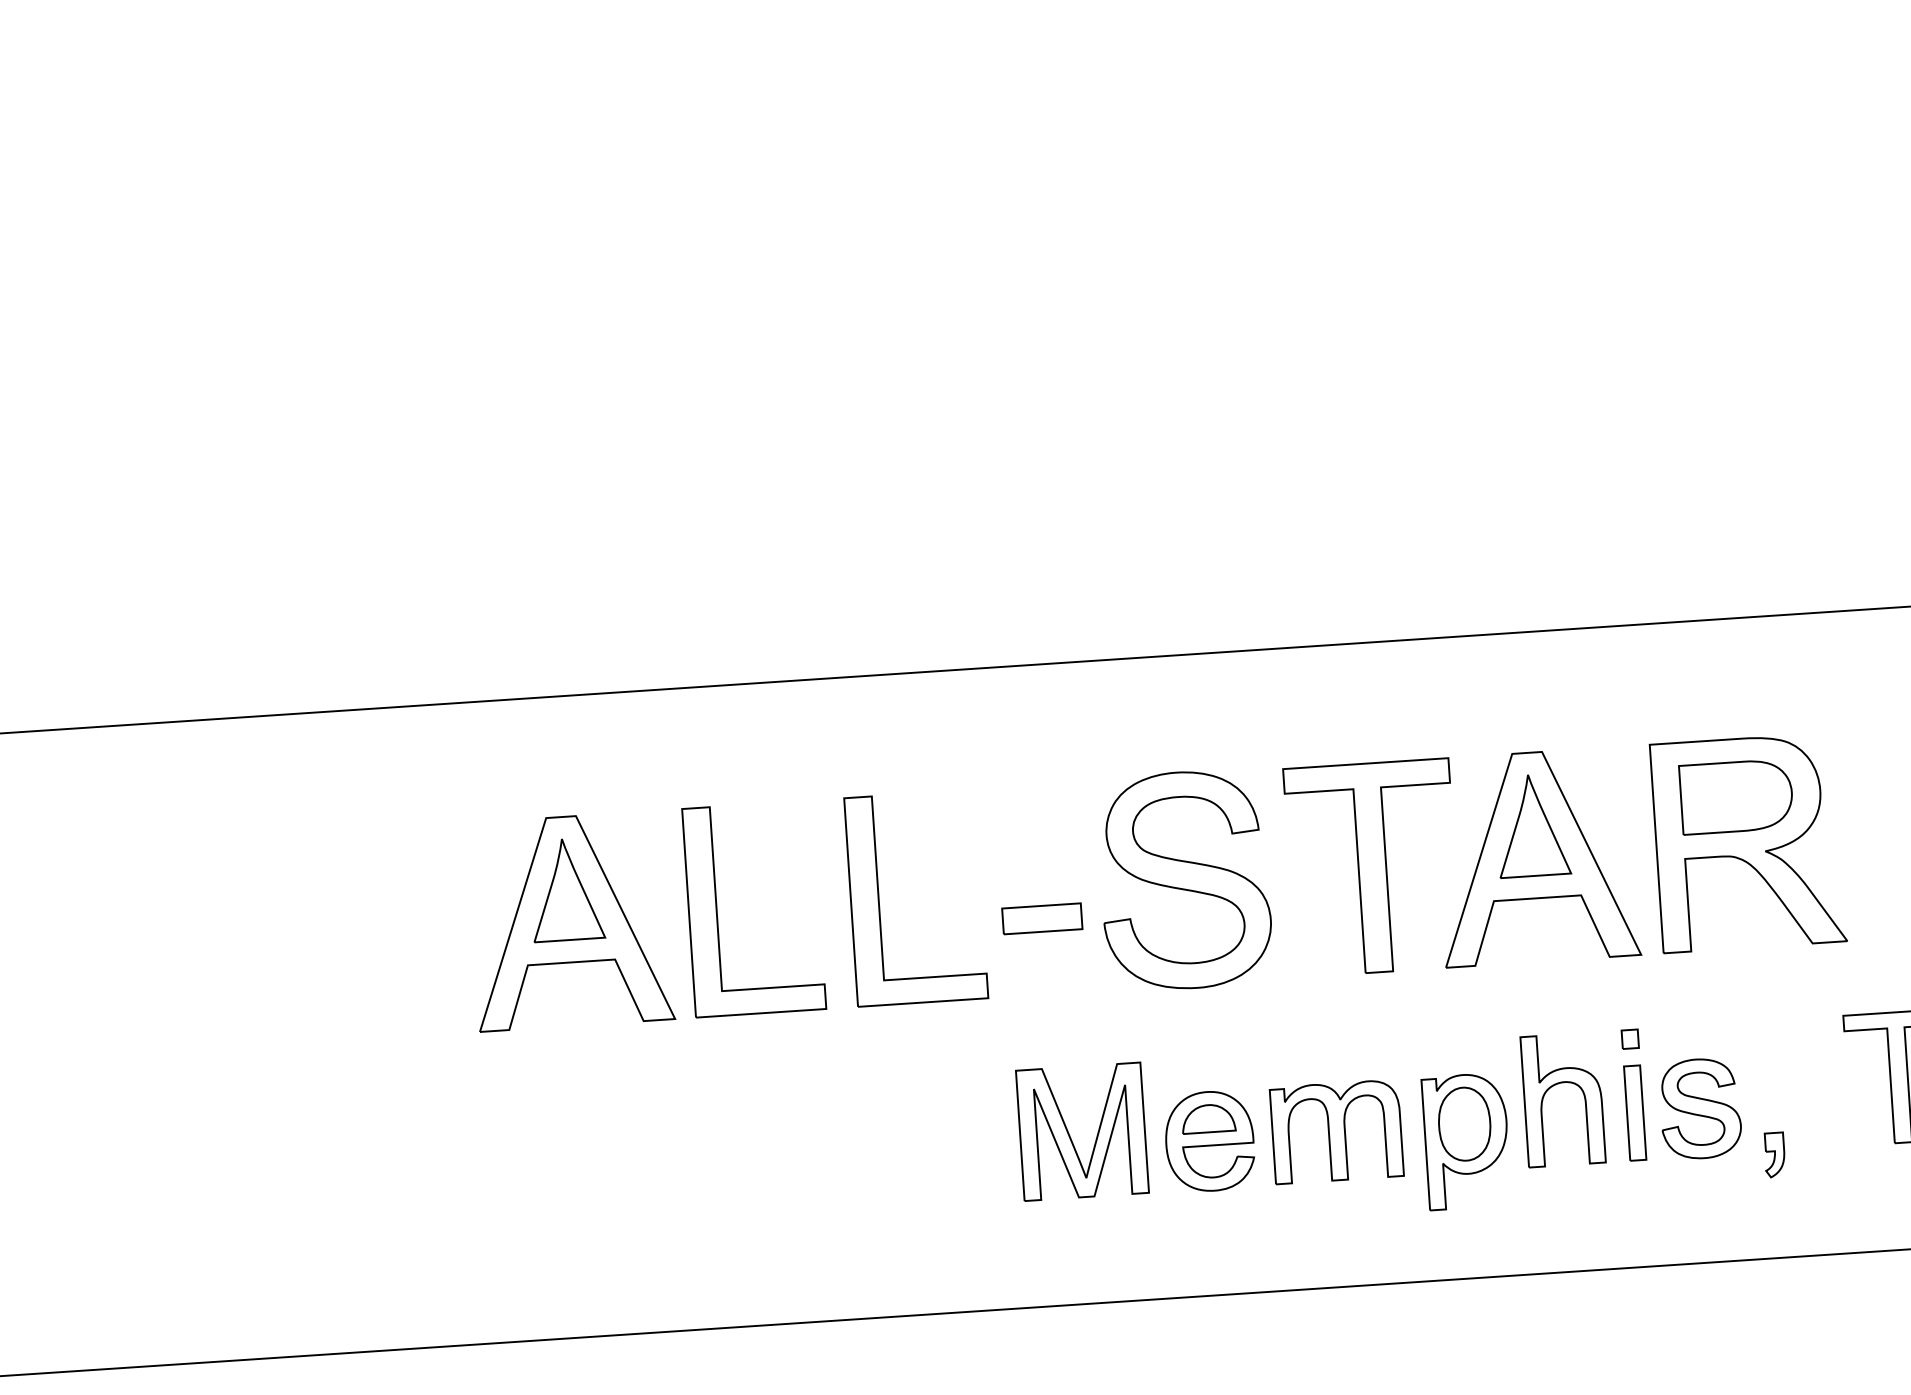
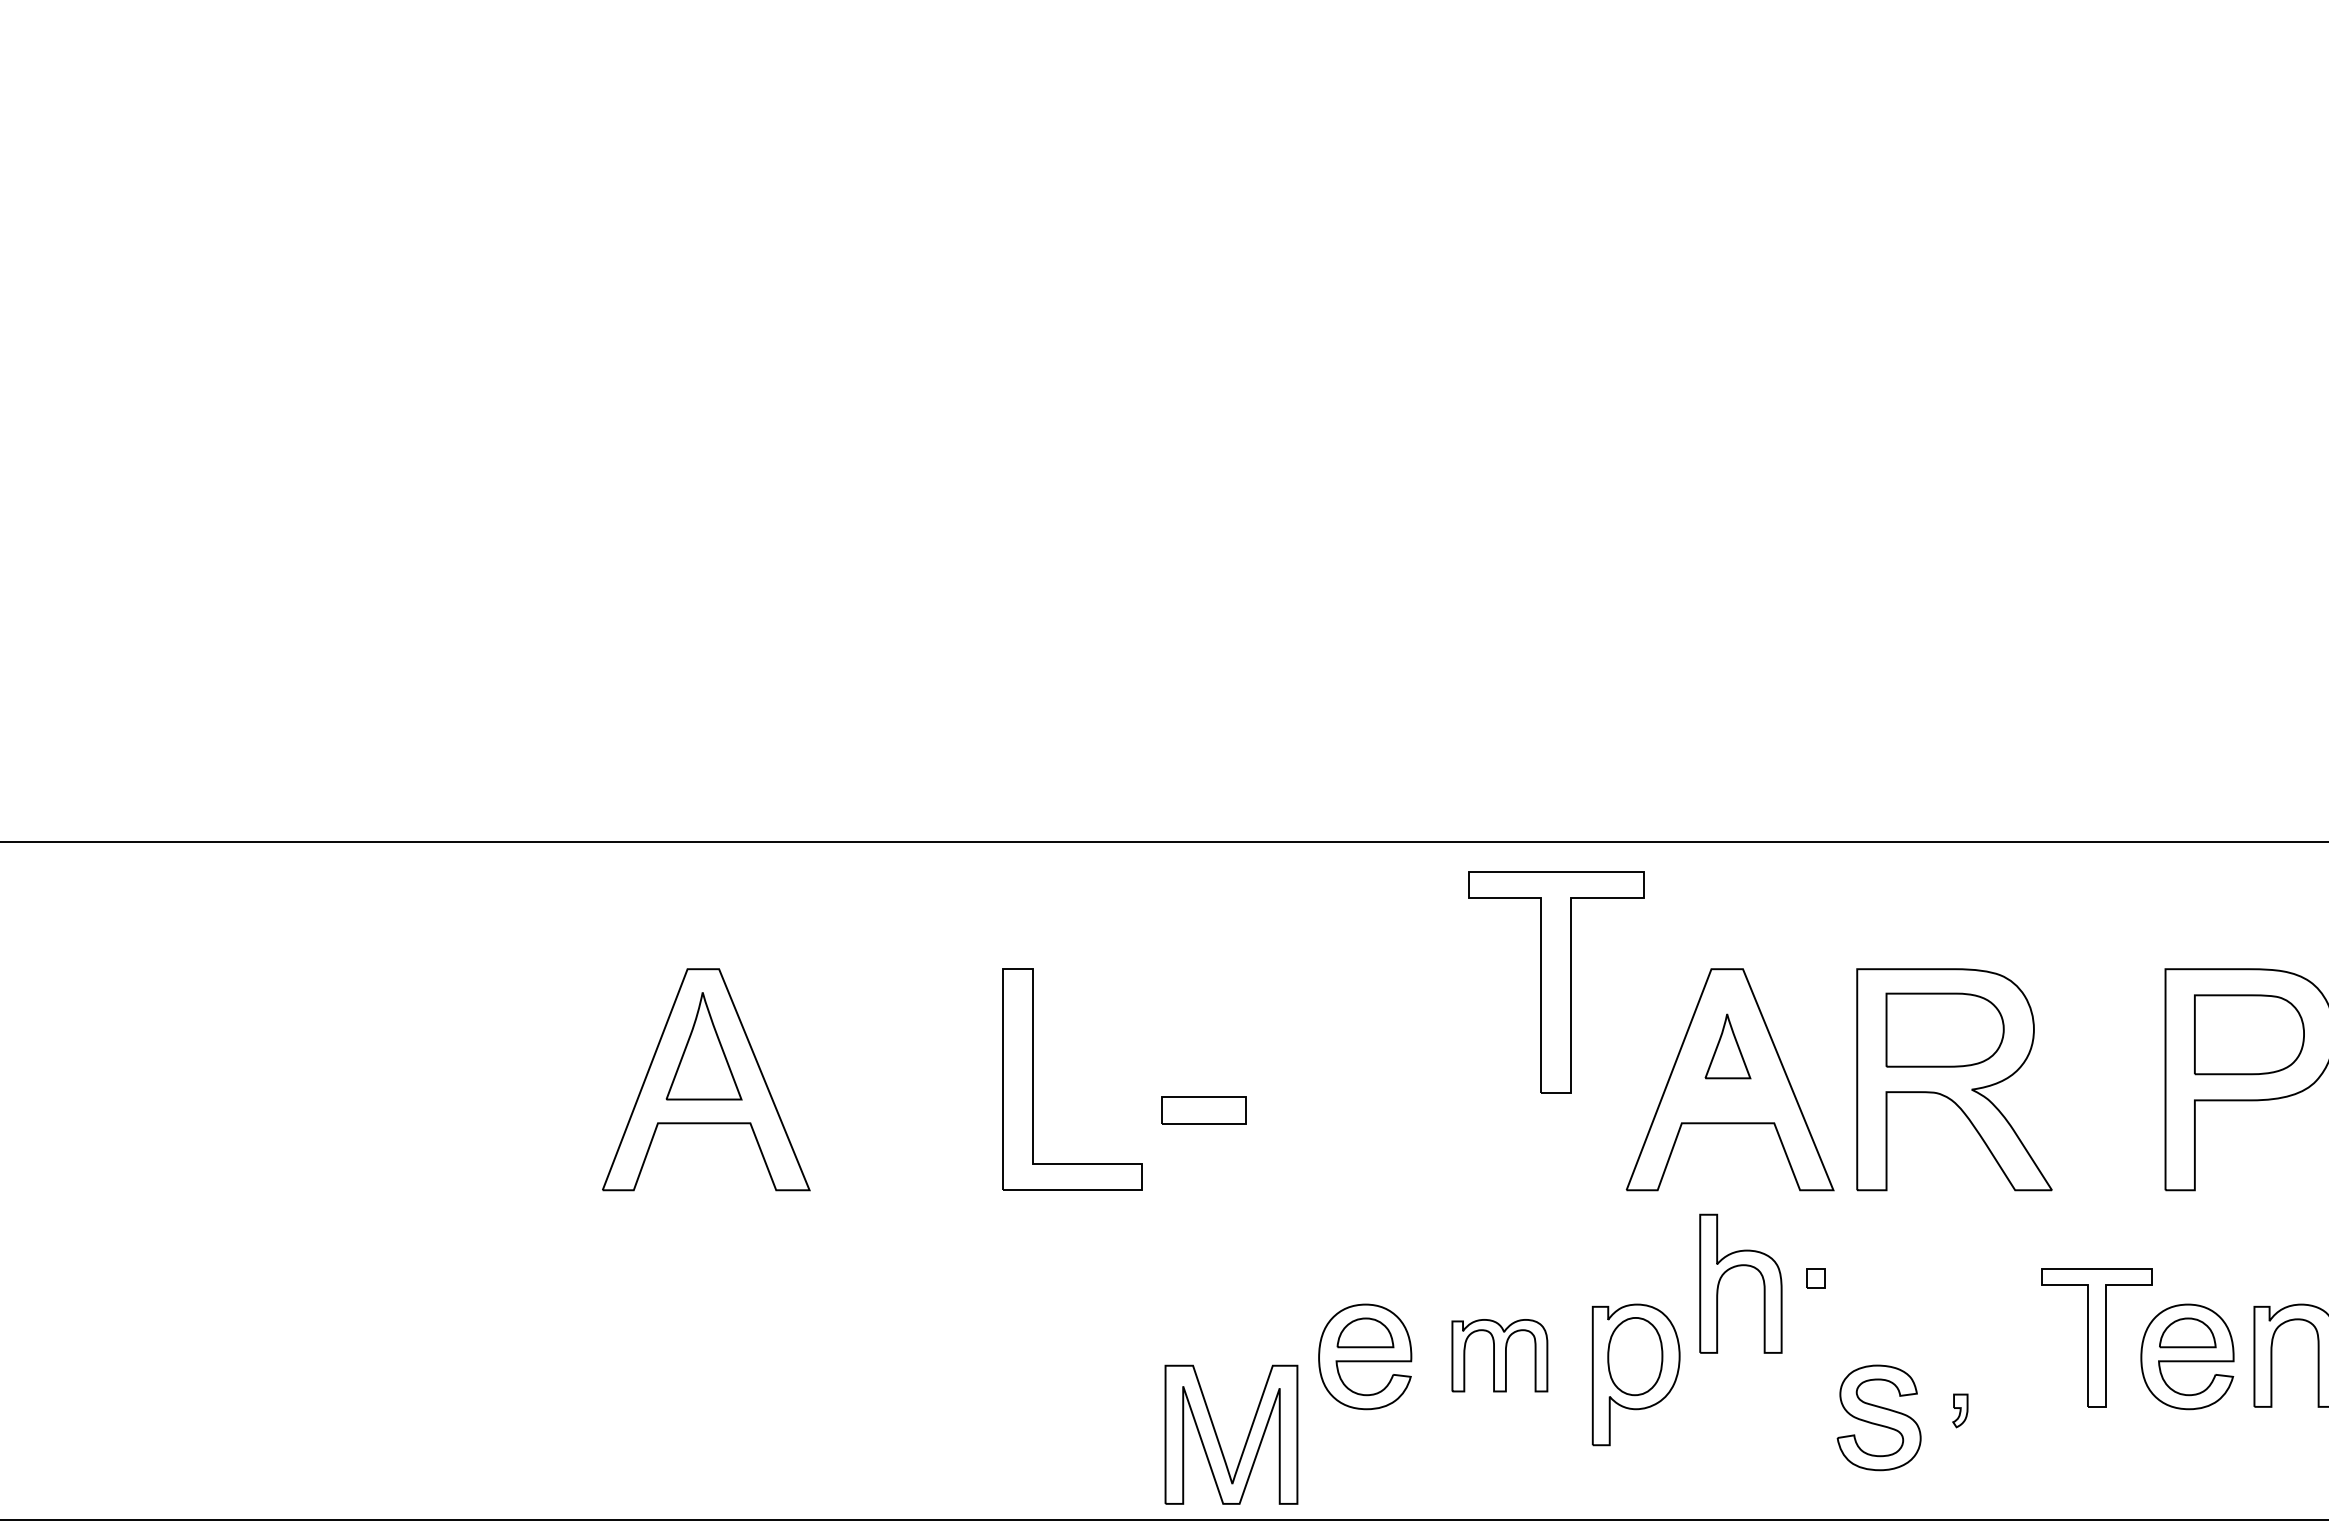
part: (1532, 825) -> (1727, 1046), size x0.6
part: (1372, 867) -> (1556, 982), moved
part: (1184, 880) -> (1356, 1079), removed
part: (717, 911) -> (861, 1079), removed
part: (1557, 1084) -> (1736, 1267), moved
part: (1699, 1108) -> (1878, 1417), moved
part: (1634, 1112) -> (1815, 1356), removed
part: (1336, 1131) -> (1499, 1355), size x0.7
part: (1070, 1135) -> (1218, 1437), moved
part: (1774, 1154) -> (1960, 1410), size x0.7

